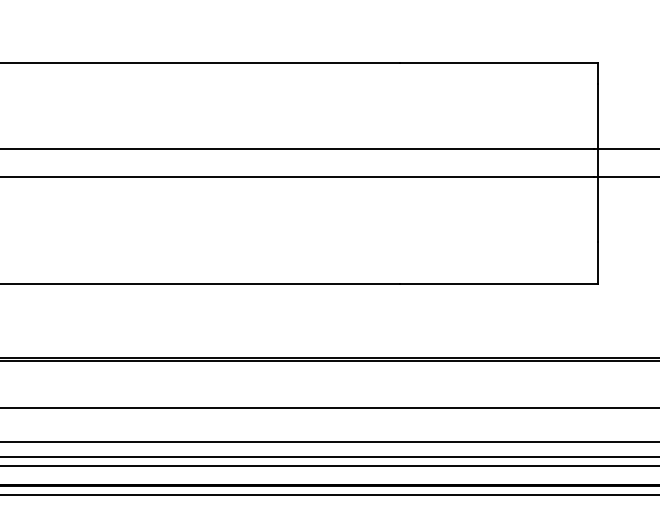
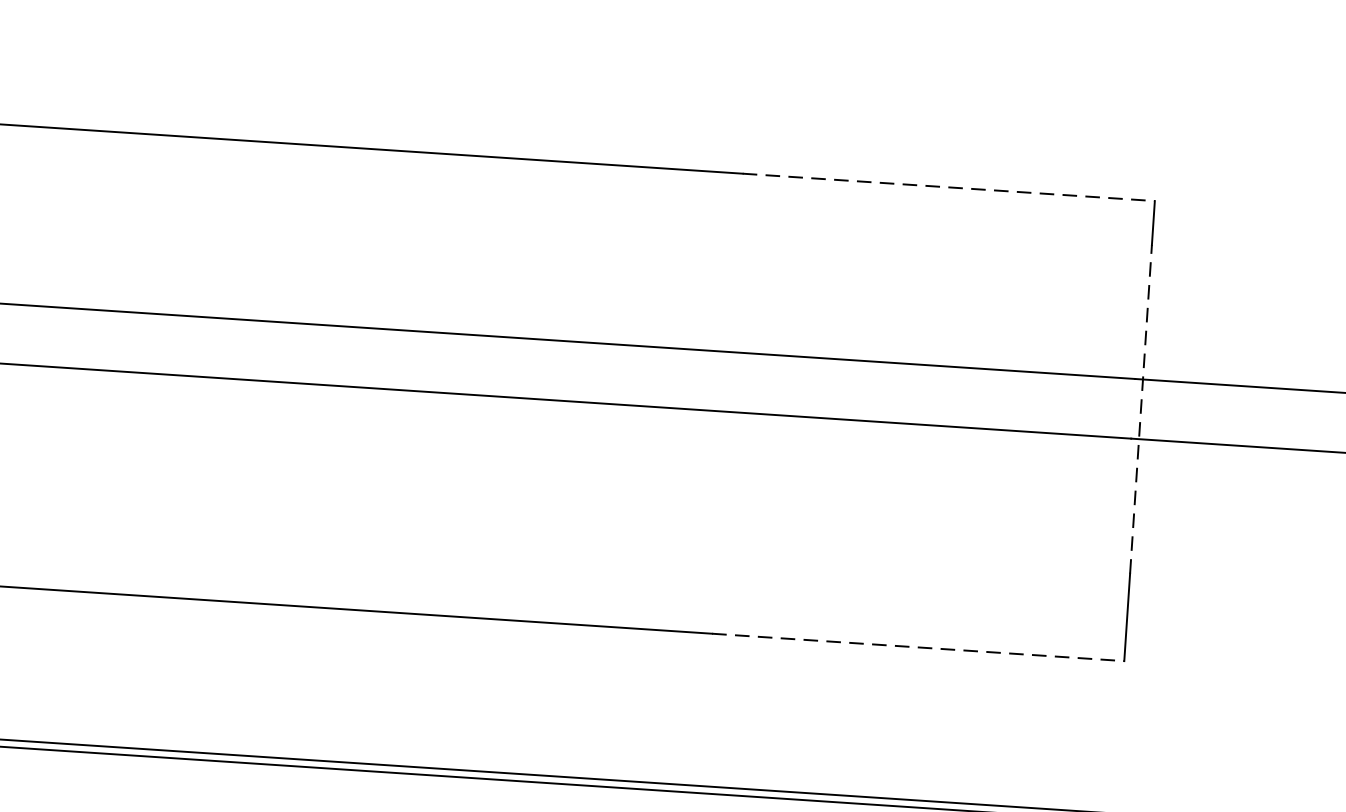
line: (499, 62) -> (950, 187), solid -> dashed
line: (597, 162) -> (1140, 408), solid -> dashed
line: (499, 284) -> (919, 648), solid -> dashed

